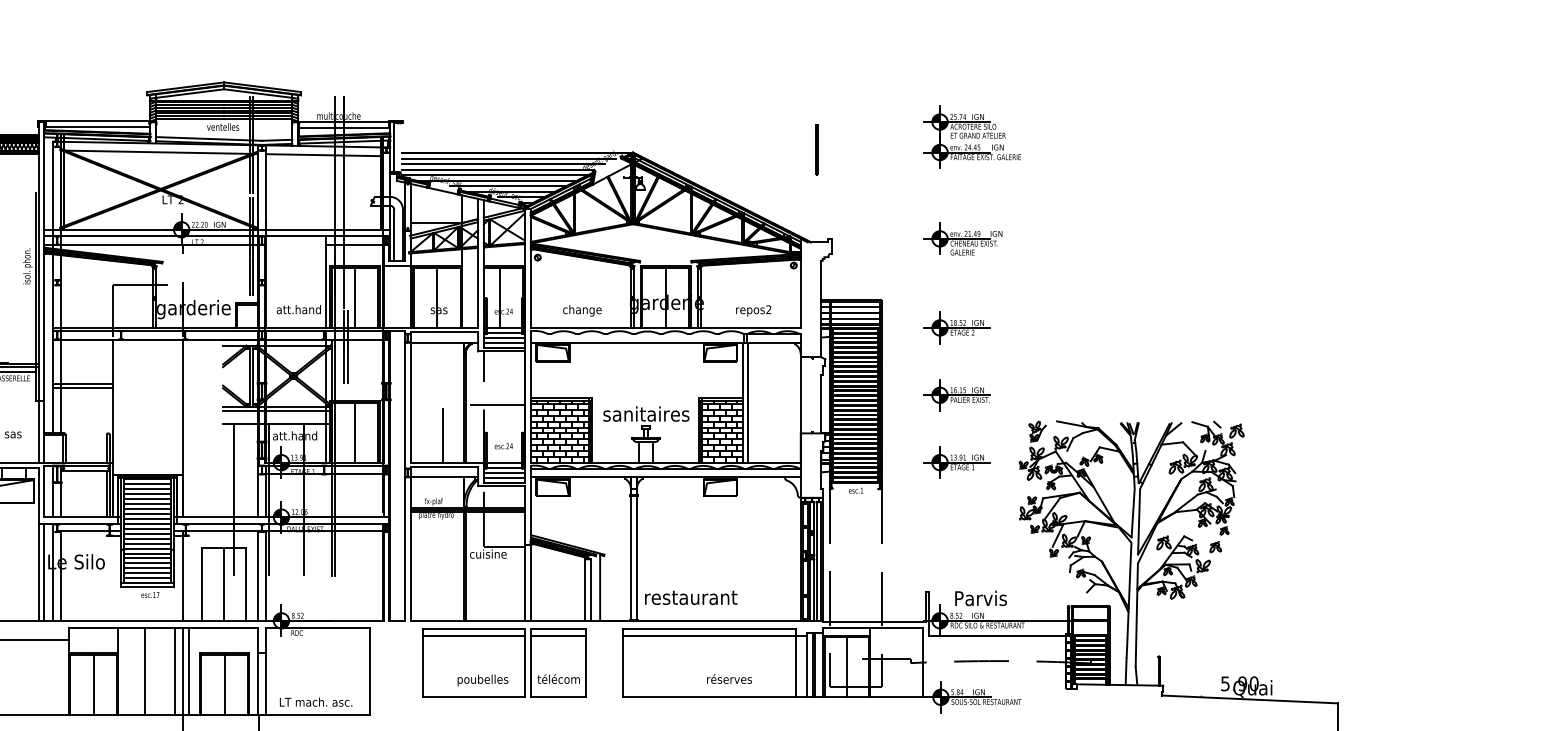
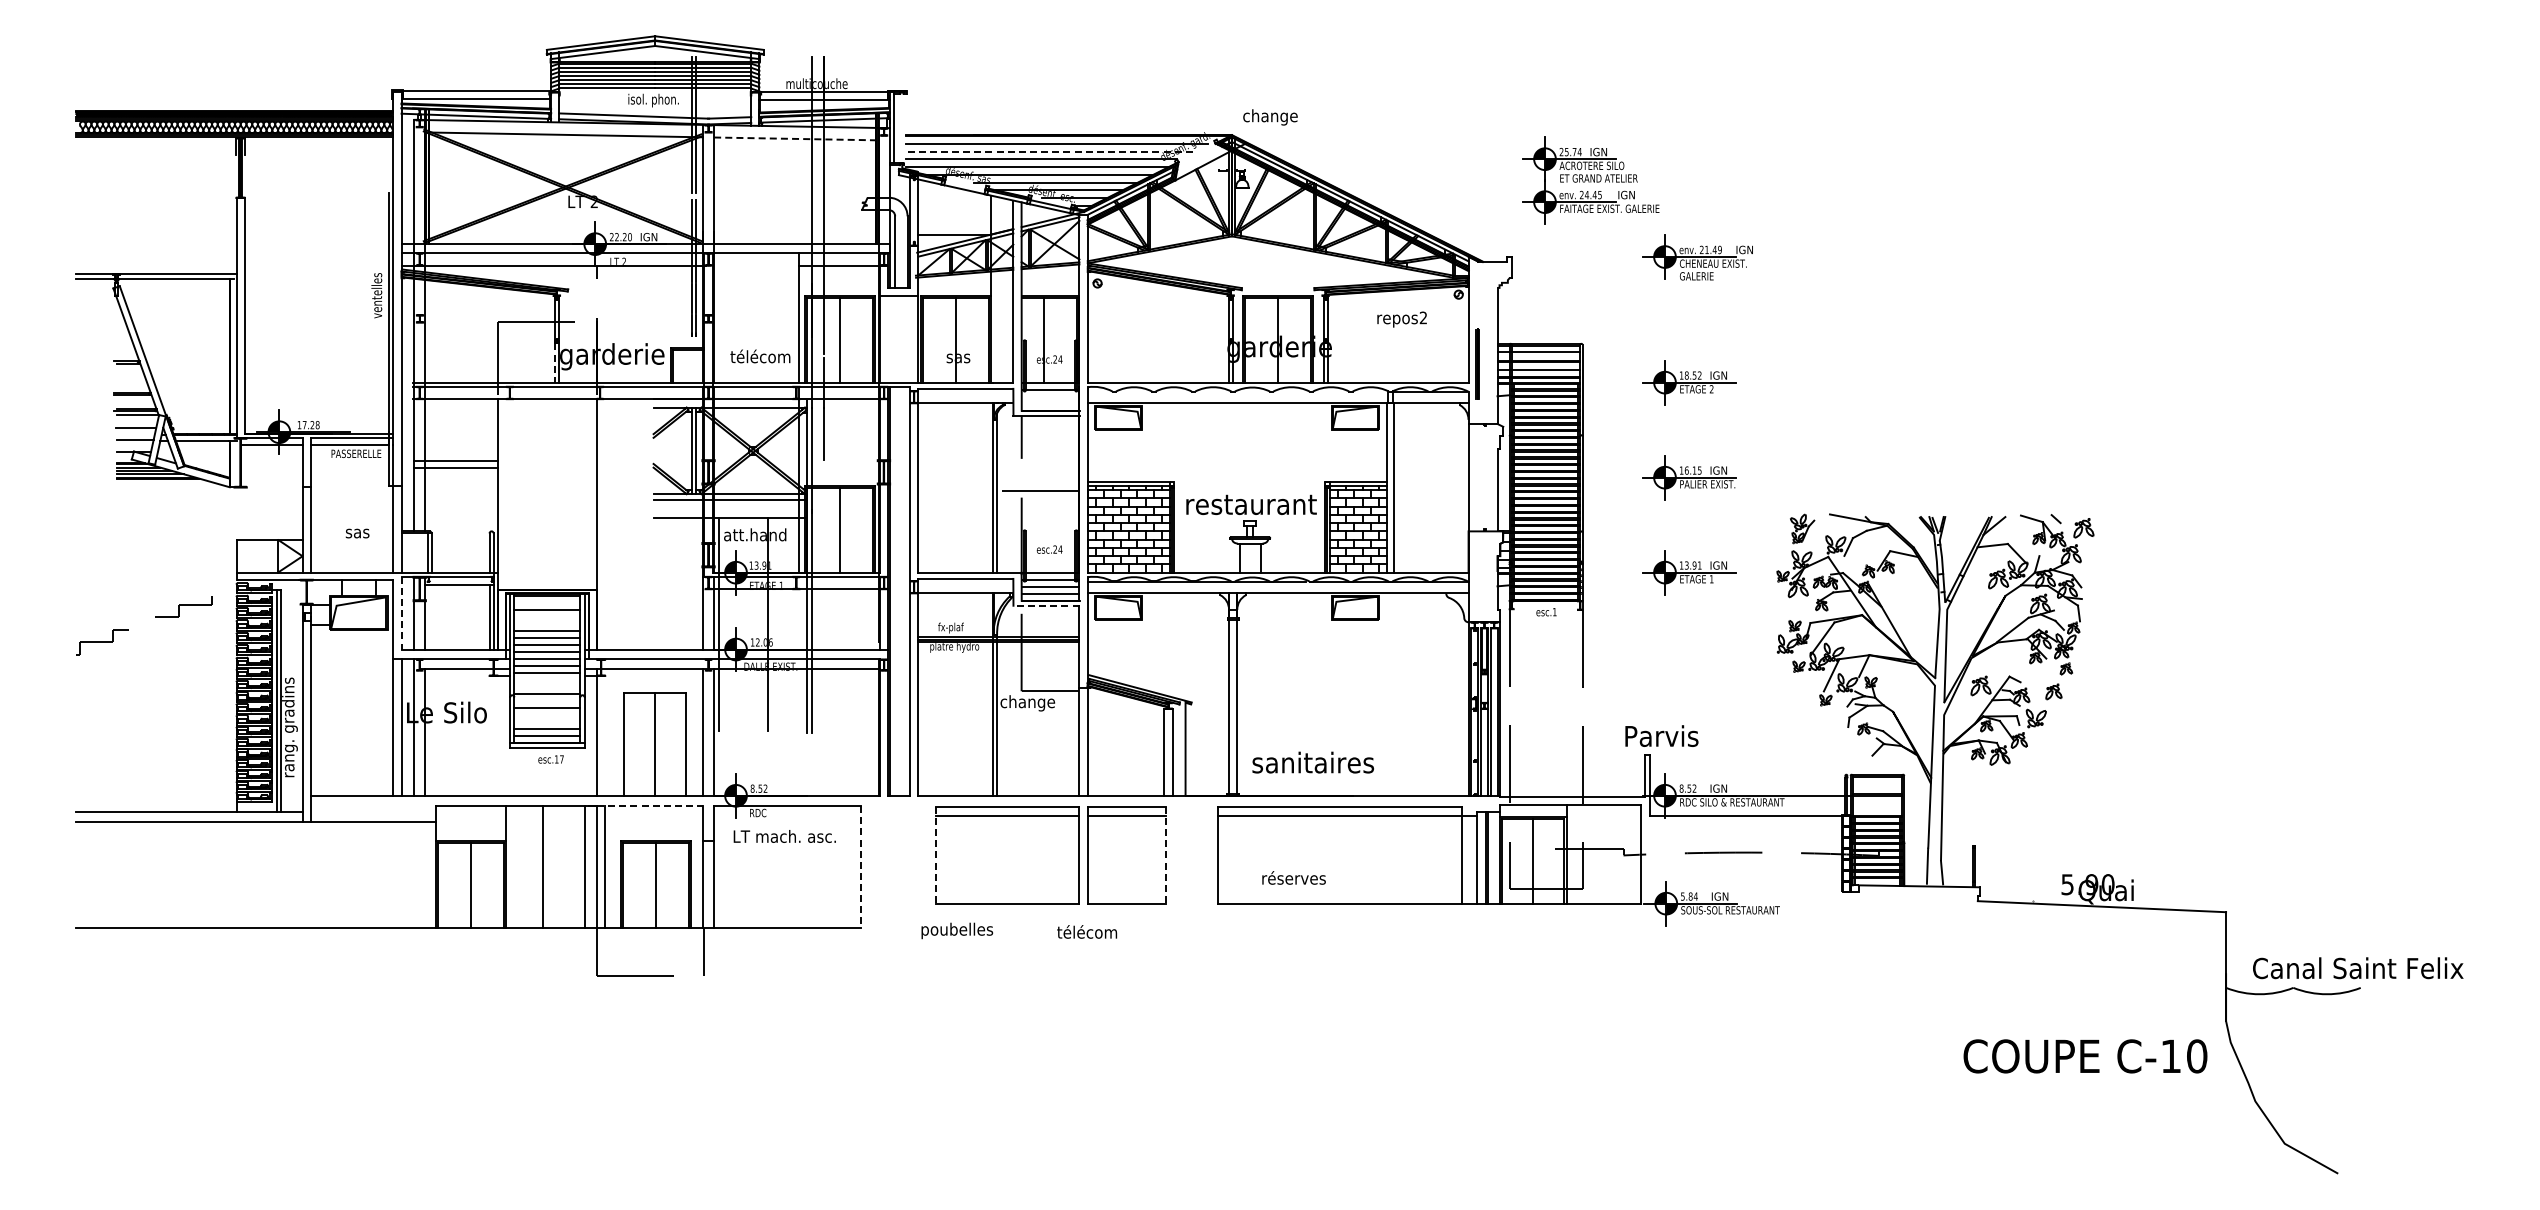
text: (222, 127) -> (653, 100), ventelles -> isol. phon.
part: (972, 137) -> (1590, 180), moved
line: (817, 149) -> (1477, 363), moved
line: (324, 154) -> (796, 138), solid -> dashed
line: (503, 164) -> (1049, 151), solid -> dashed
text: (27, 266) -> (377, 295), isol. phon. -> ventelles
text: (298, 309) -> (760, 356), att.hand -> télécom
text: (582, 310) -> (1270, 117), moved
text: (753, 310) -> (1401, 319), moved
line: (152, 314) -> (554, 363), solid -> dashed
line: (504, 337) -> (1050, 396), removed
line: (504, 342) -> (1050, 403), removed
line: (347, 346) -> (829, 408), removed
text: (646, 414) -> (1251, 504), sanitaires -> restaurant
line: (442, 433) -> (963, 531), removed
line: (147, 483) -> (547, 602), removed
line: (501, 485) -> (1046, 605), solid -> dashed
line: (44, 491) -> (401, 613), solid -> dashed
line: (147, 493) -> (547, 616), removed
line: (147, 498) -> (547, 623), removed
line: (234, 498) -> (669, 623), removed
line: (147, 538) -> (547, 679), removed
line: (147, 543) -> (547, 686), removed
line: (147, 553) -> (547, 700), removed
text: (488, 555) -> (1027, 703), cuisine -> change
line: (147, 563) -> (547, 714), removed
line: (147, 568) -> (547, 721), removed
text: (690, 597) -> (1313, 762), restaurant -> sanitaires
text: (980, 597) -> (1661, 735), moved
line: (220, 628) -> (650, 806), solid -> dashed
line: (422, 663) -> (935, 855), solid -> dashed
line: (585, 663) -> (1165, 855), solid -> dashed
line: (369, 671) -> (860, 867), solid -> dashed
text: (558, 678) -> (1087, 931), moved
text: (729, 678) -> (1293, 877), moved
text: (483, 680) -> (957, 930), moved
text: (315, 702) -> (784, 836), moved

